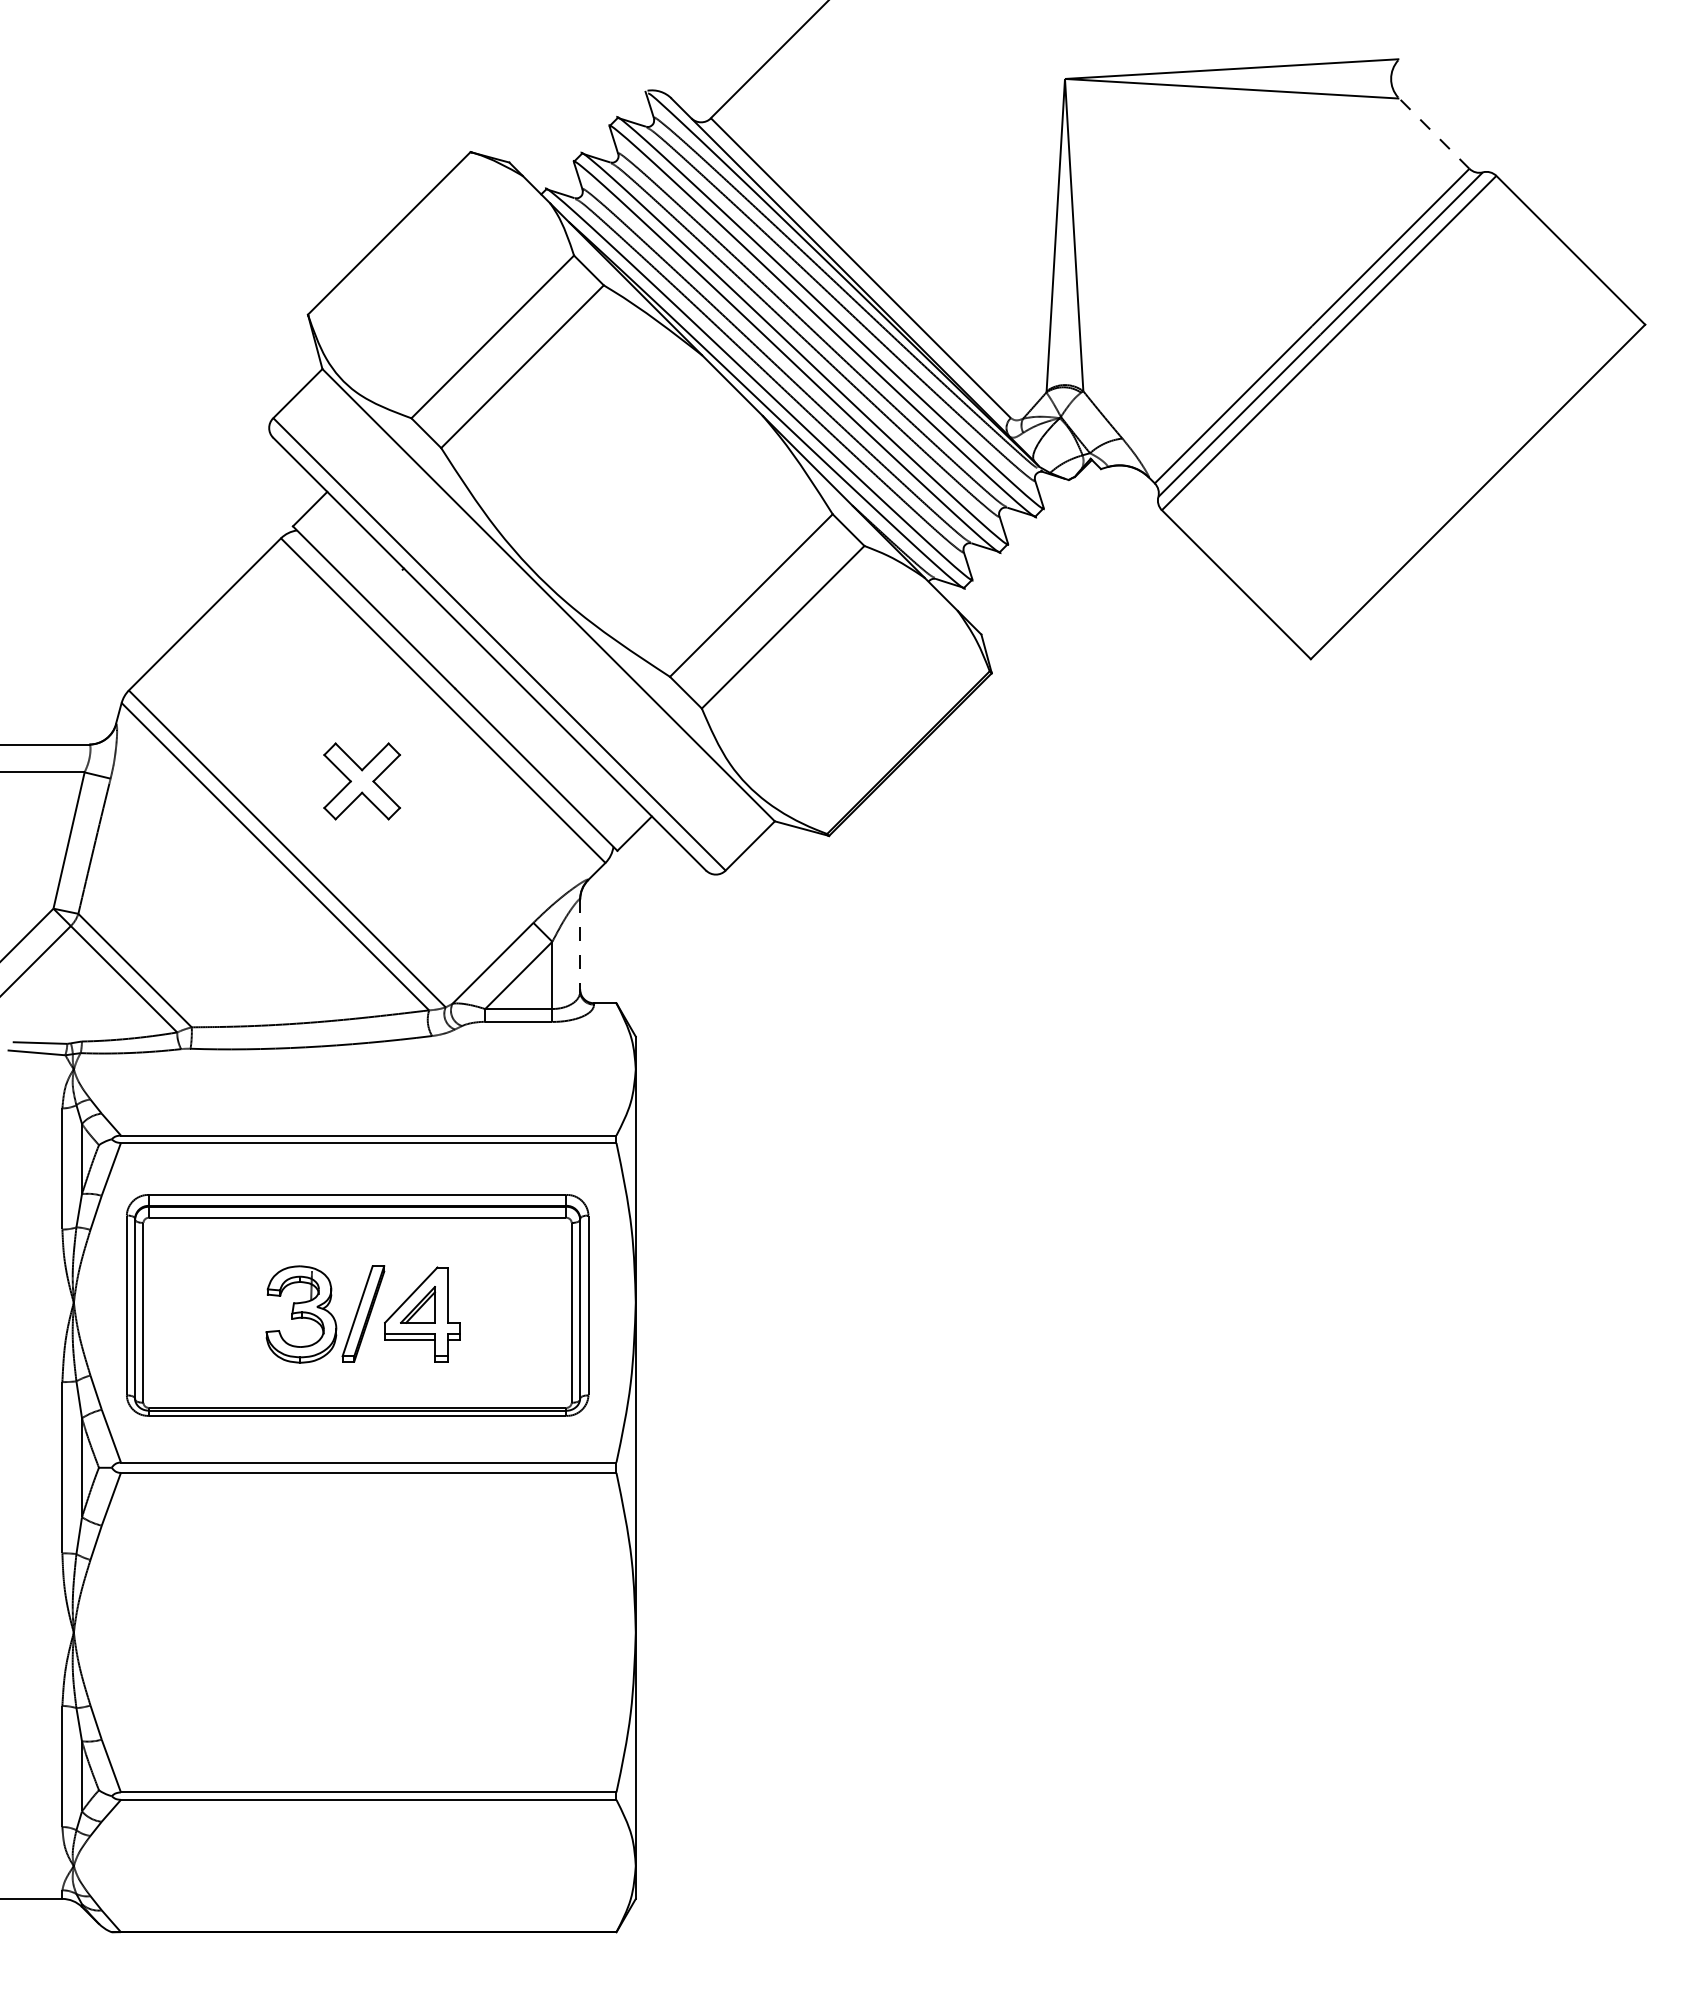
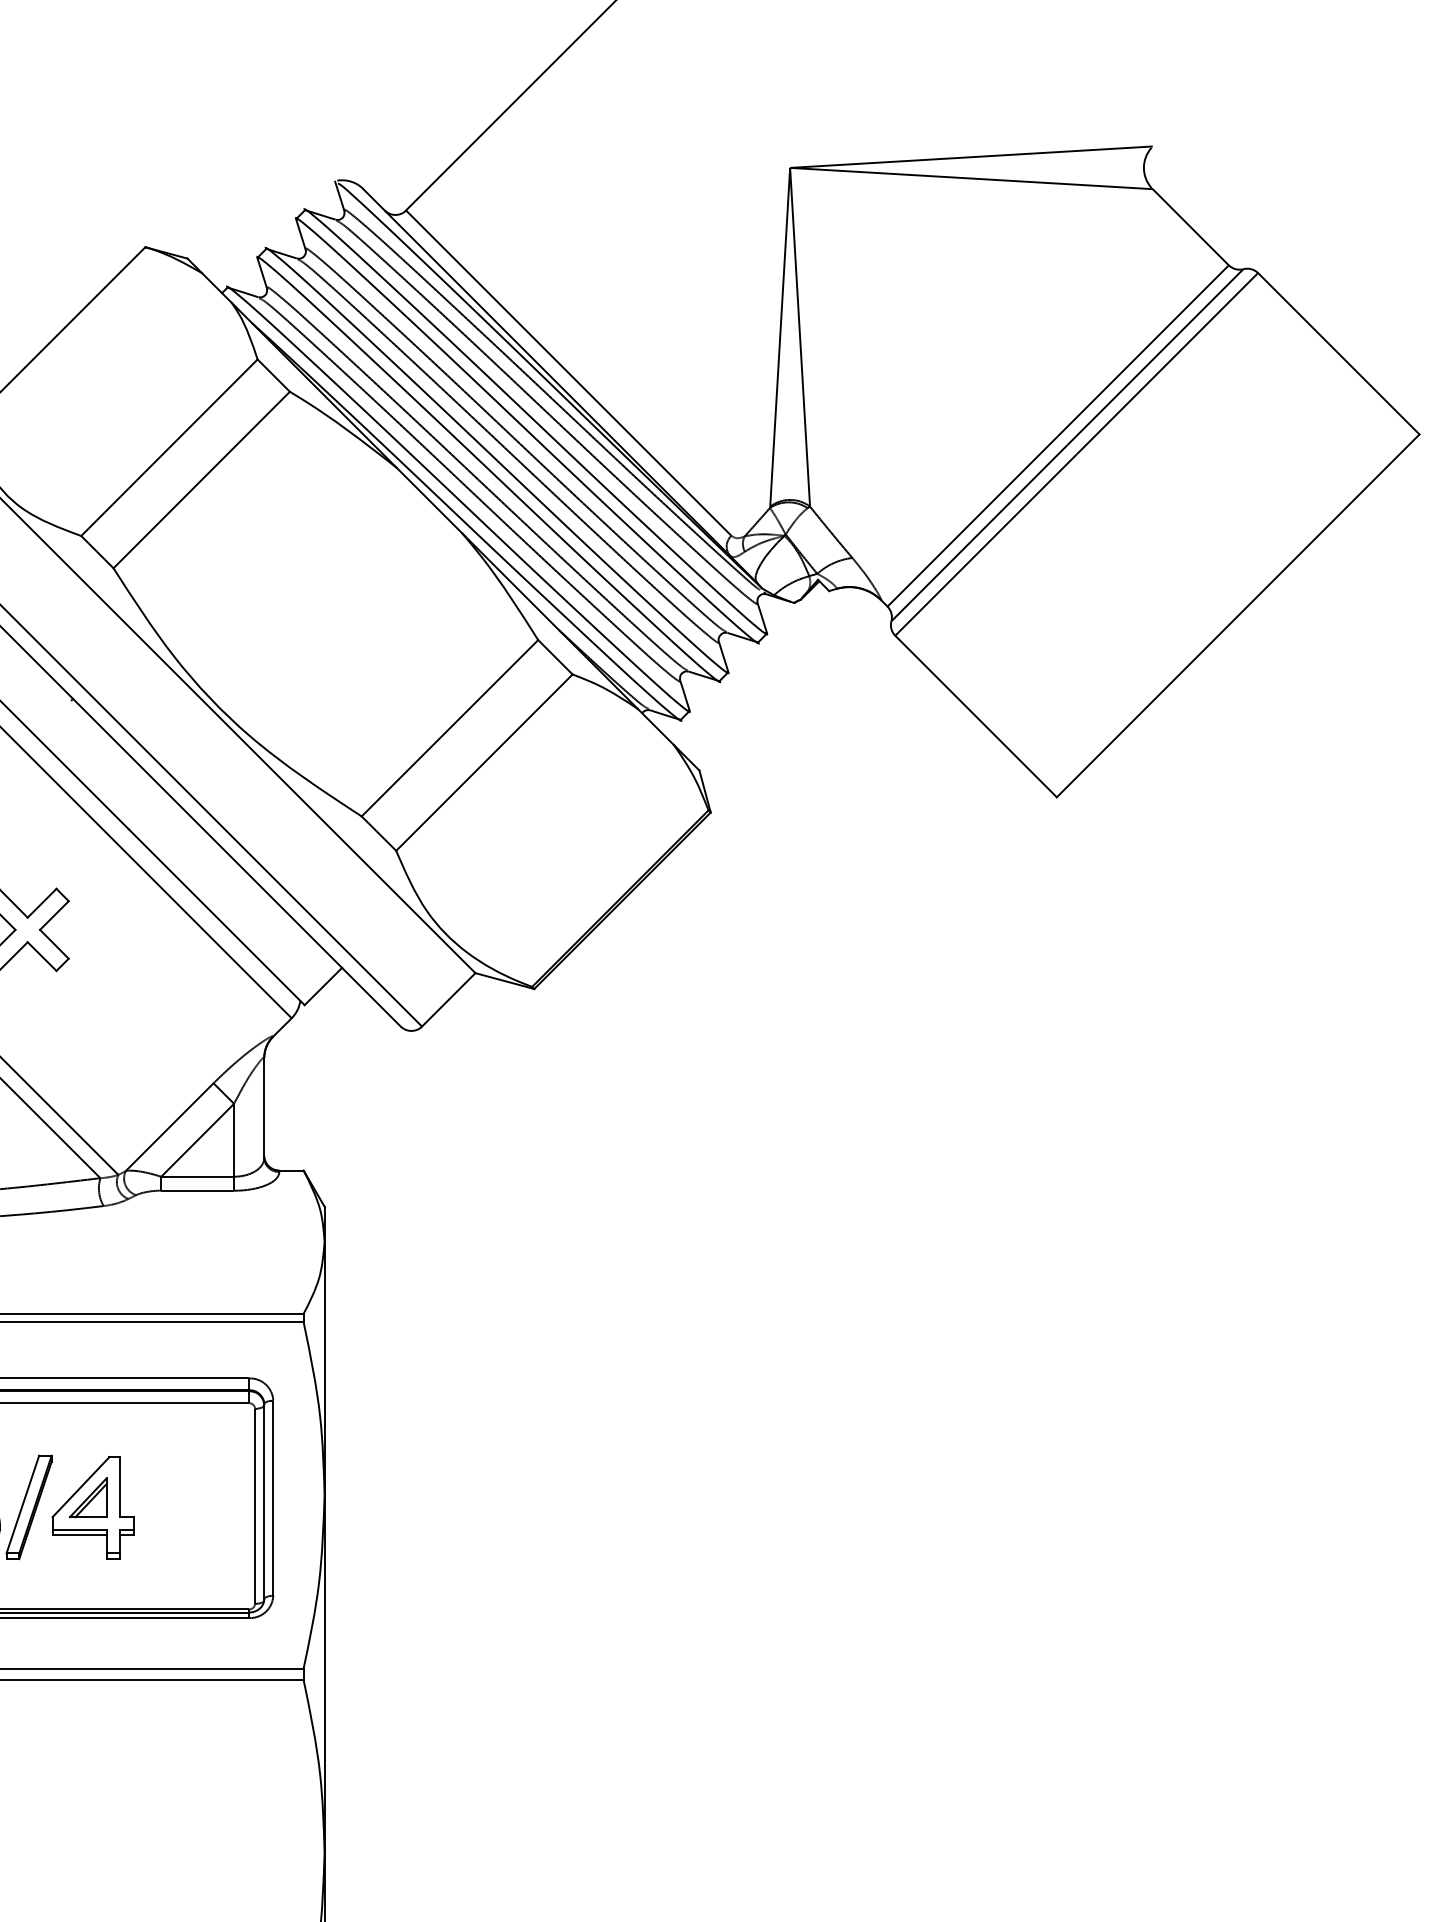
line: (1434, 133) -> (1190, 227), dashed -> solid
line: (580, 945) -> (264, 1107), dashed -> solid

